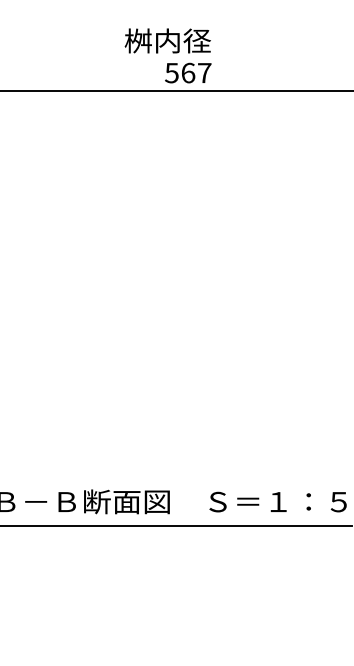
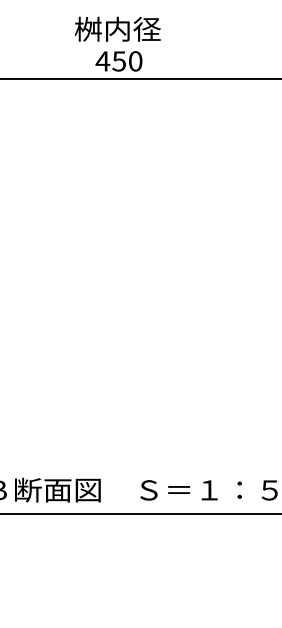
text: (167, 40) -> (117, 28), moved
text: (187, 72) -> (118, 60), 567 -> 450

